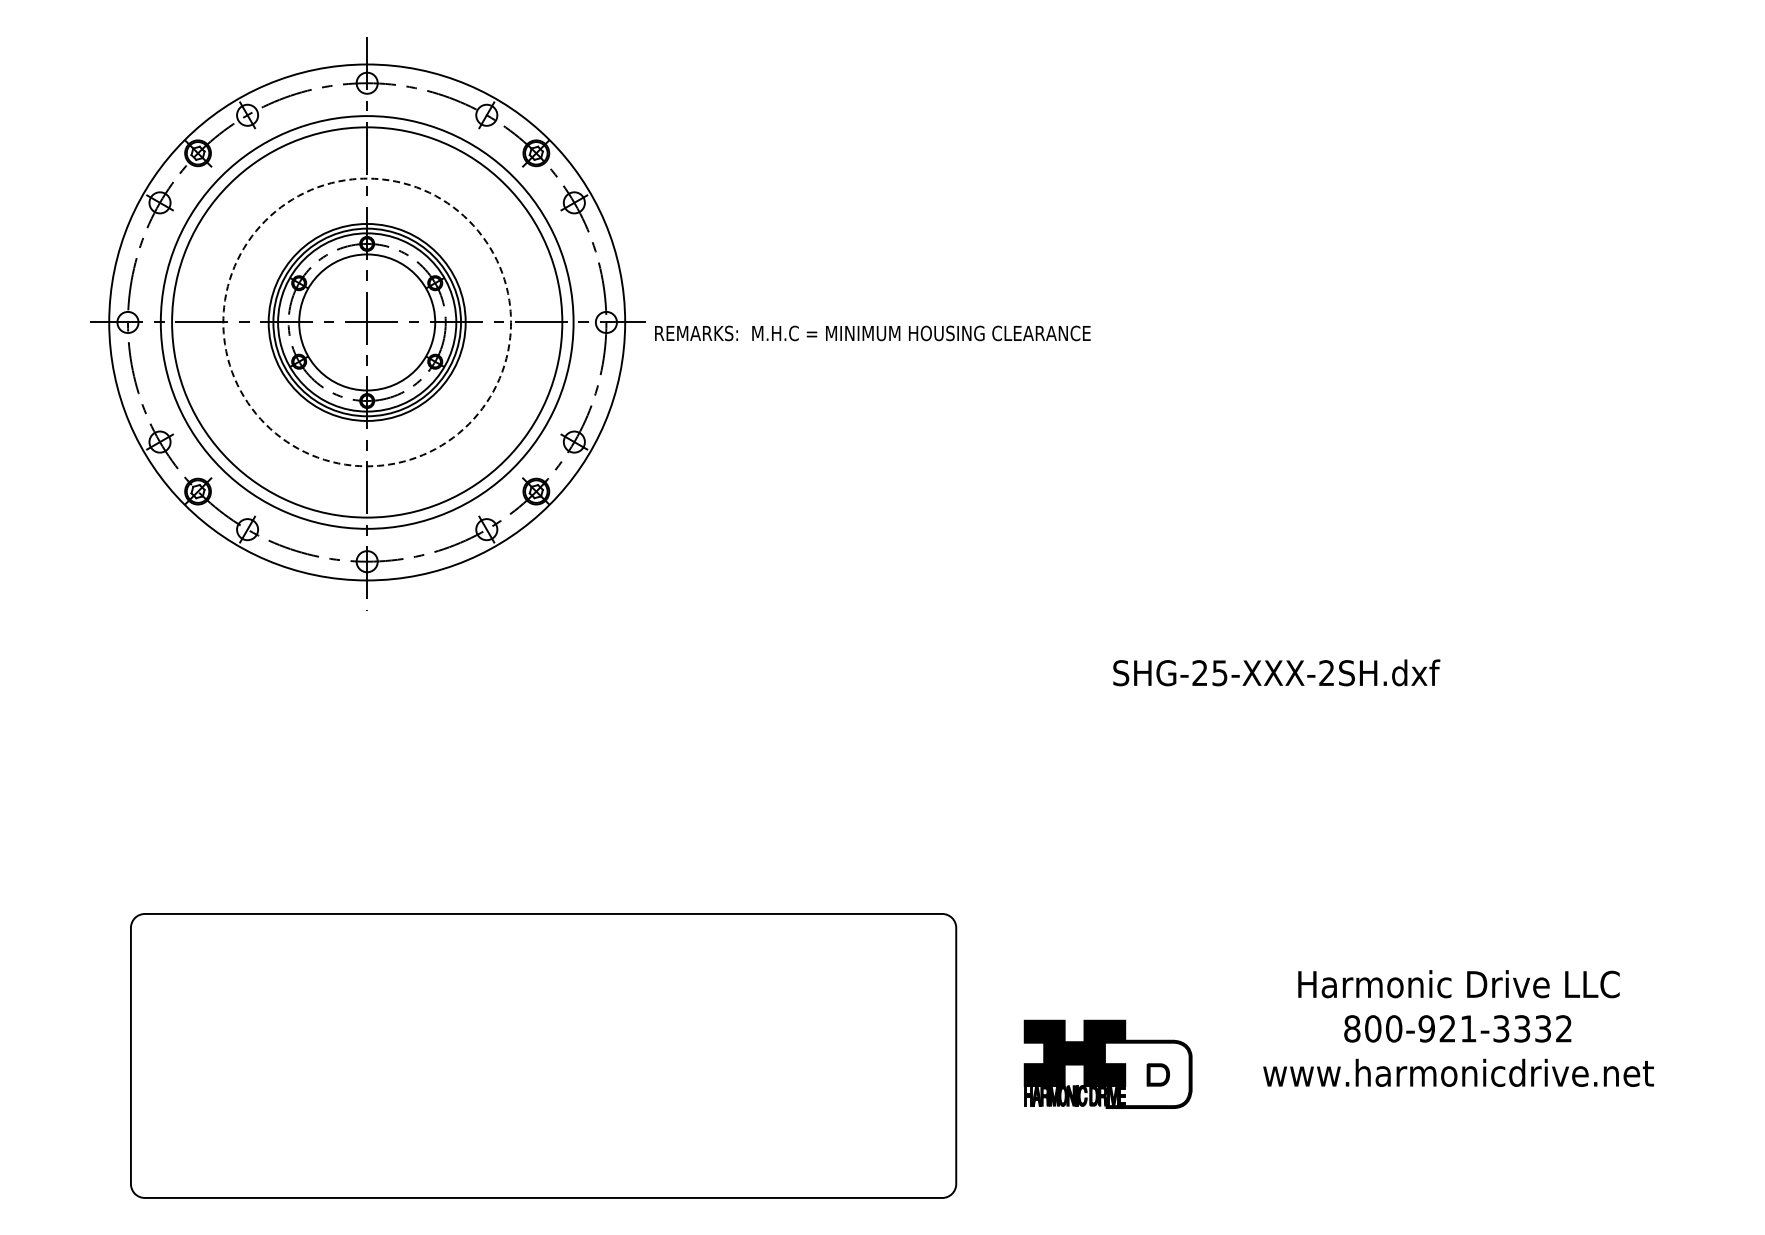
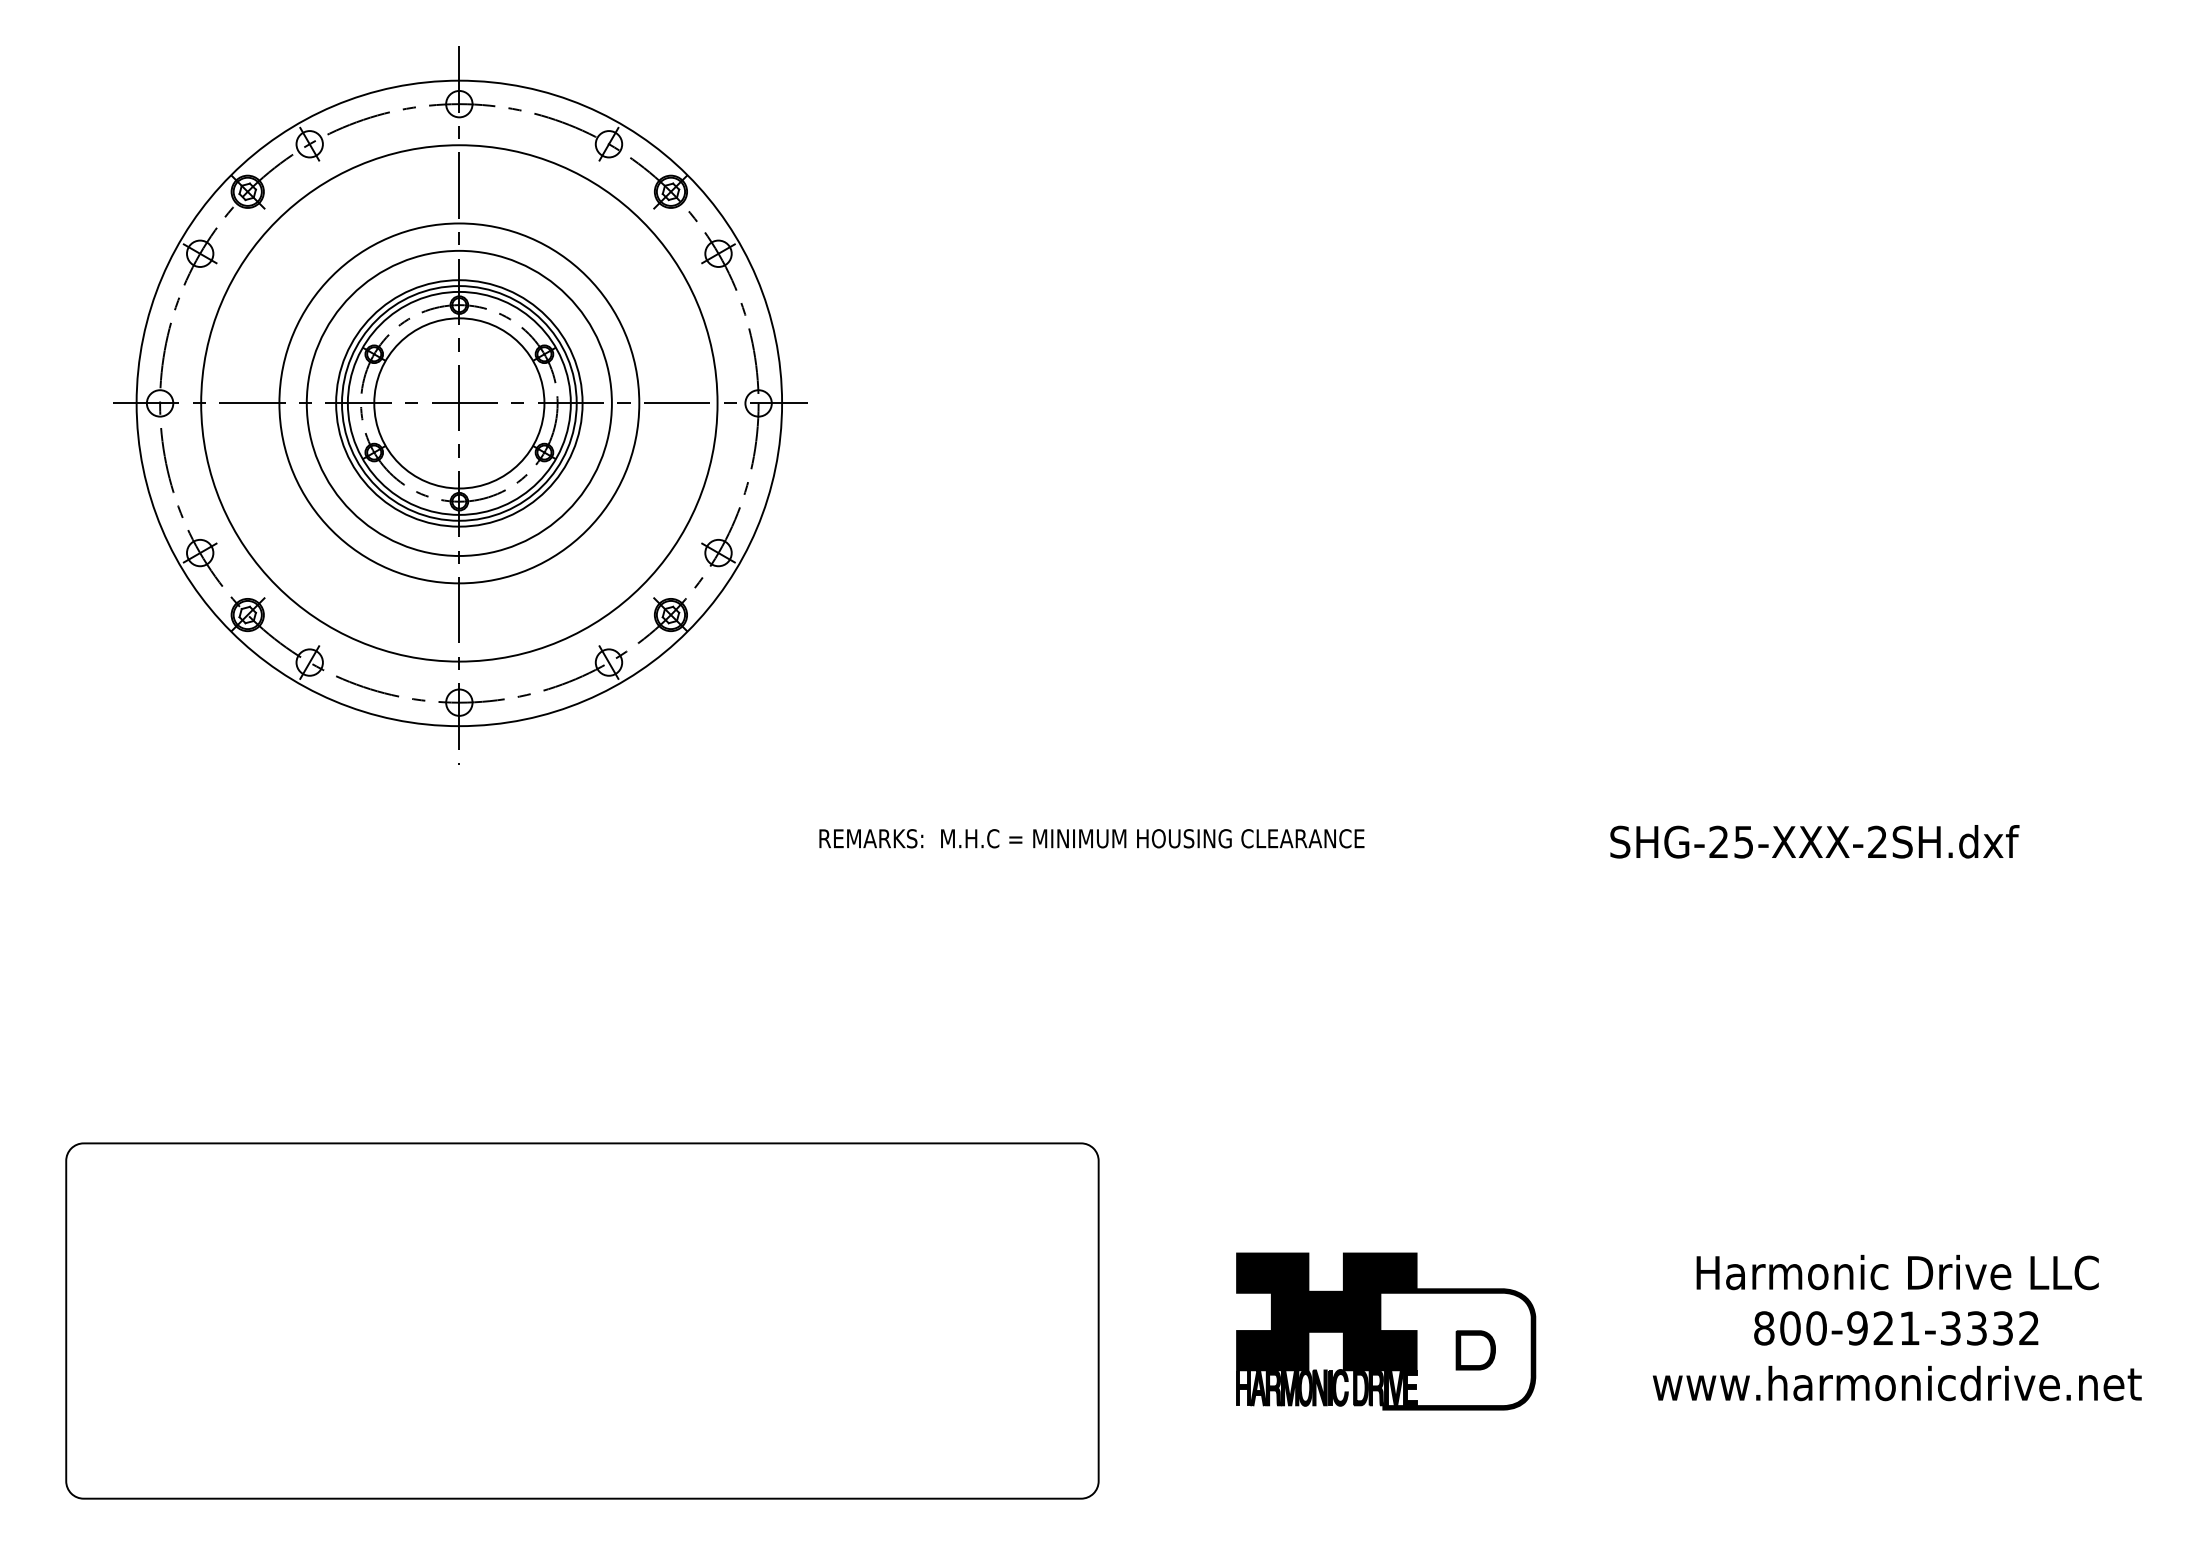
circle: (367, 322) -> (459, 403), dashed -> solid
circle: (367, 322) -> (459, 403), size x0.62
text: (872, 333) -> (1091, 838), moved
text: (1276, 672) -> (1814, 841), moved
text: (1458, 1028) -> (1897, 1327), moved
part: (543, 1055) -> (582, 1320), moved
part: (1108, 1064) -> (1386, 1331), size x1.43

